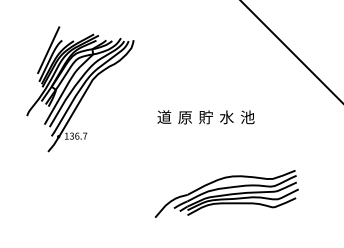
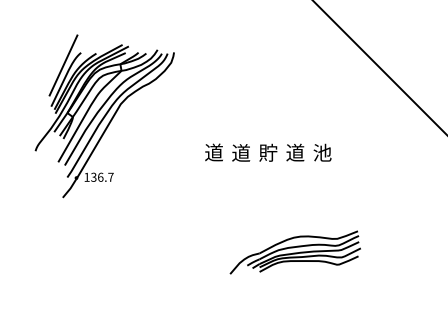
text: (184, 117) -> (240, 153), 原 -> 道
text: (226, 117) -> (294, 153), 水 -> 道
part: (226, 193) -> (294, 251), size x0.7

